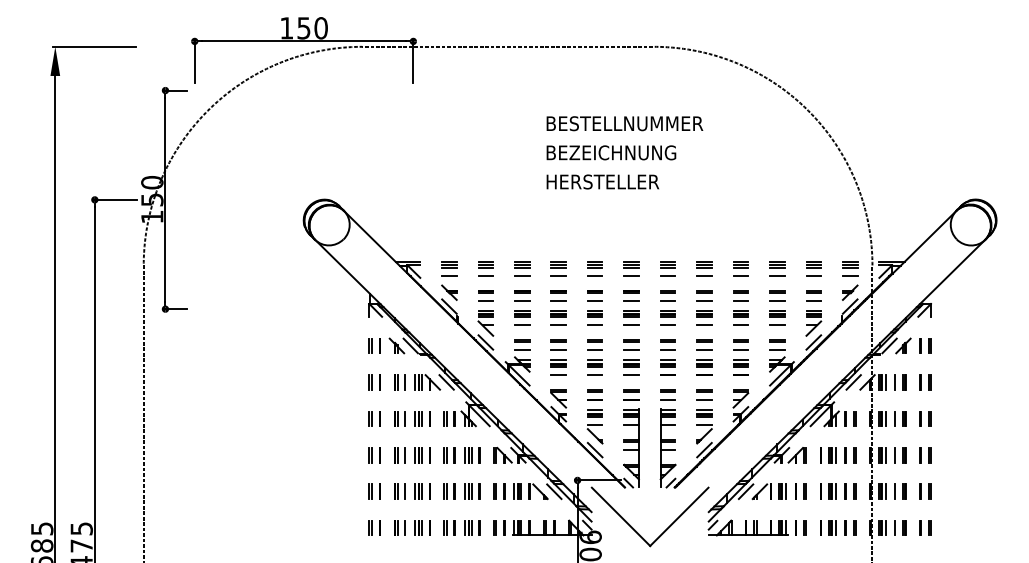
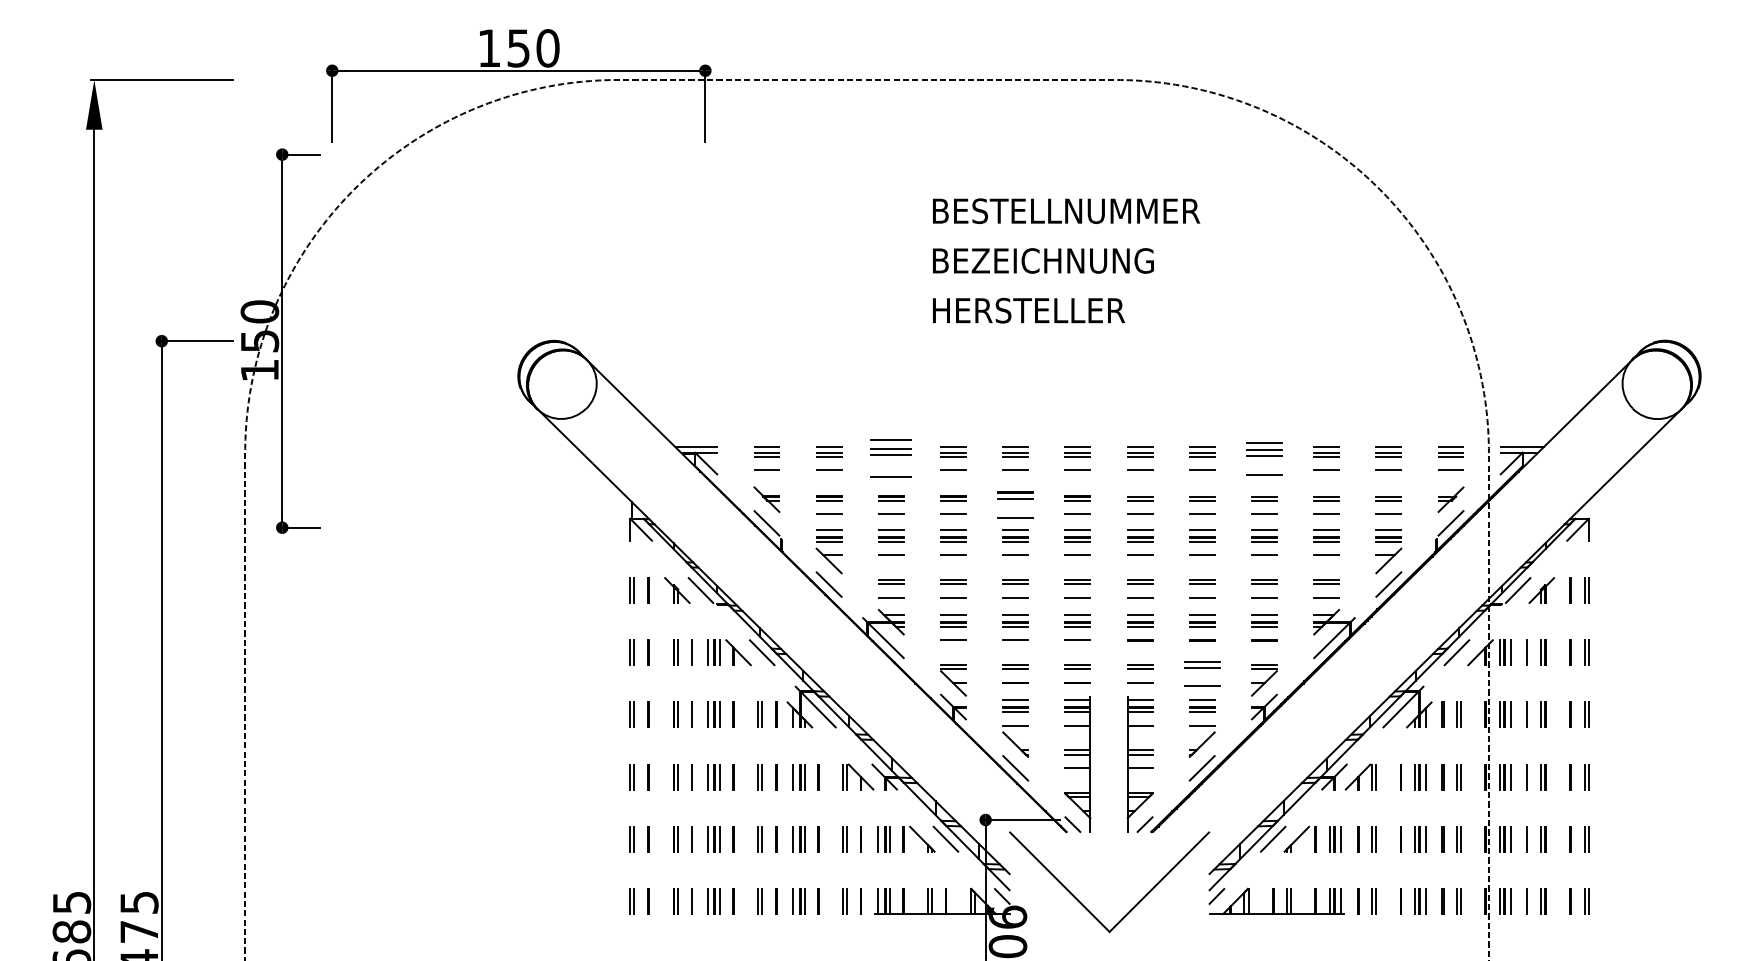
part: (522, 268) -> (891, 458), size x1.6
part: (740, 268) -> (1263, 458), size x1.4
part: (594, 295) -> (1014, 504), size x1.4
part: (704, 394) -> (1202, 673), size x1.4

